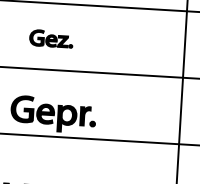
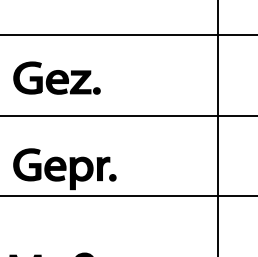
part: (51, 38) -> (56, 77), size x1.67

